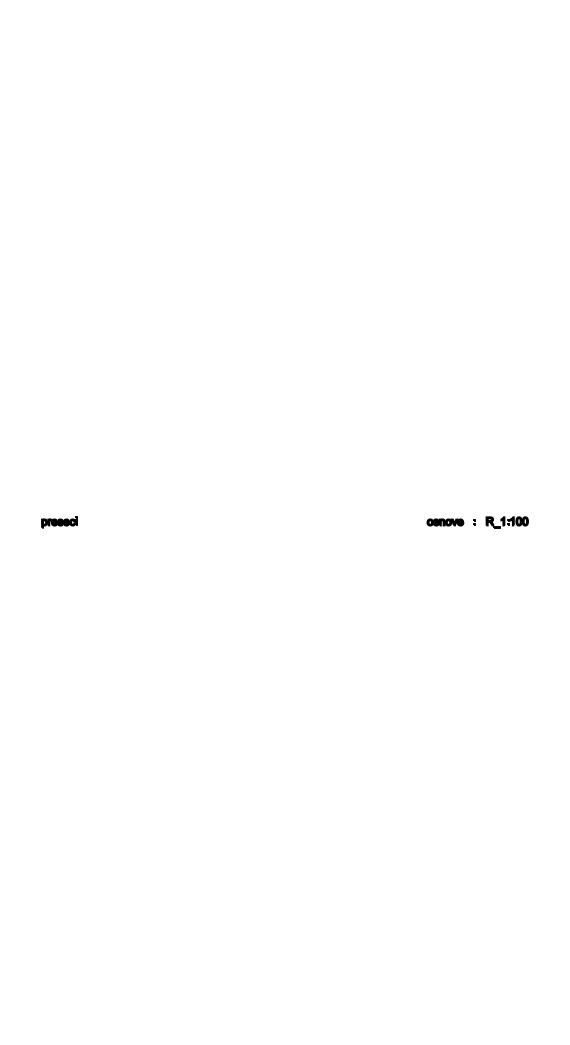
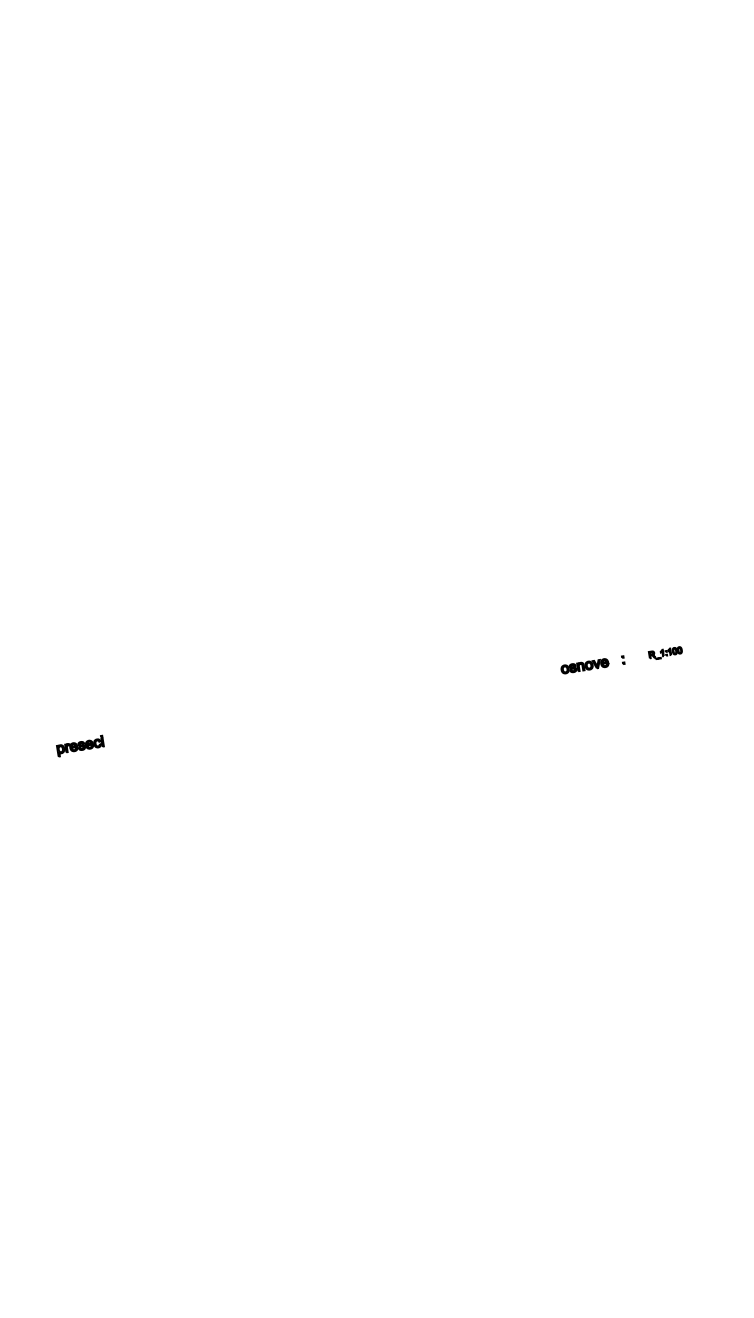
part: (506, 522) -> (664, 653), size x0.6

